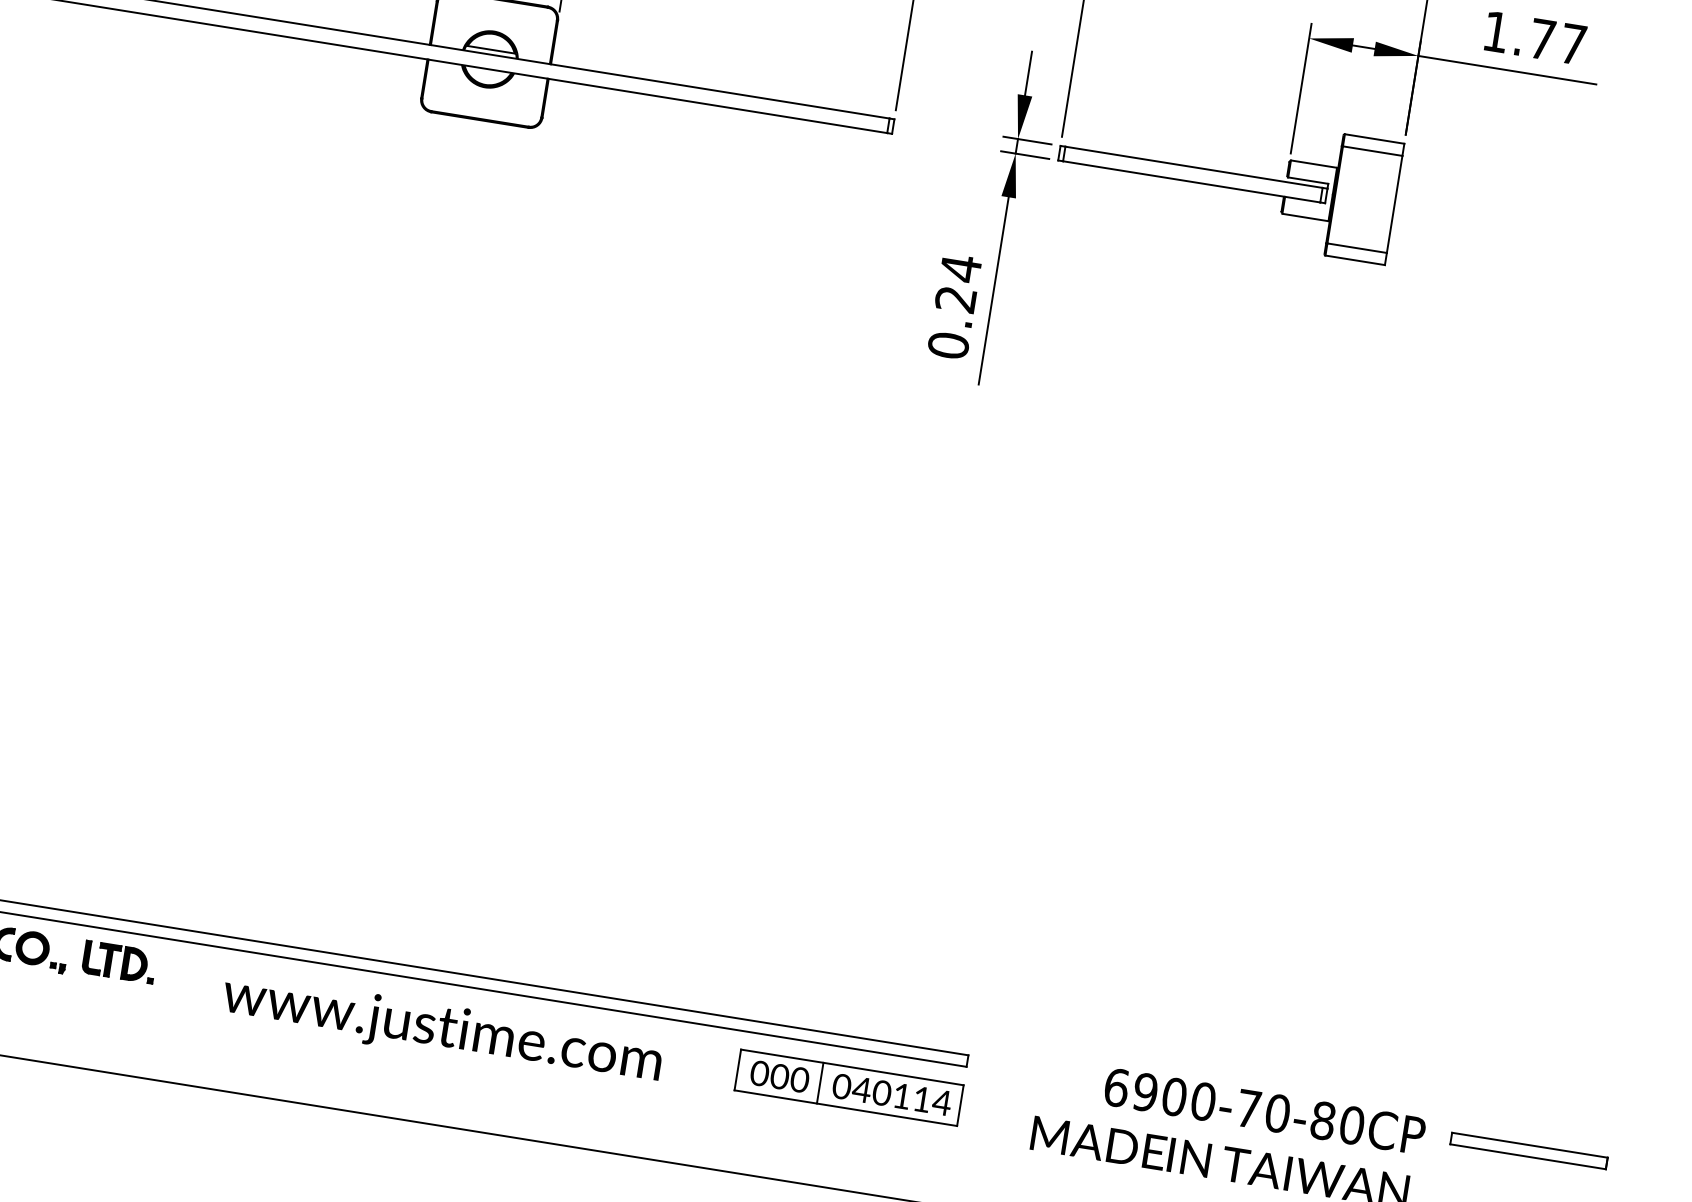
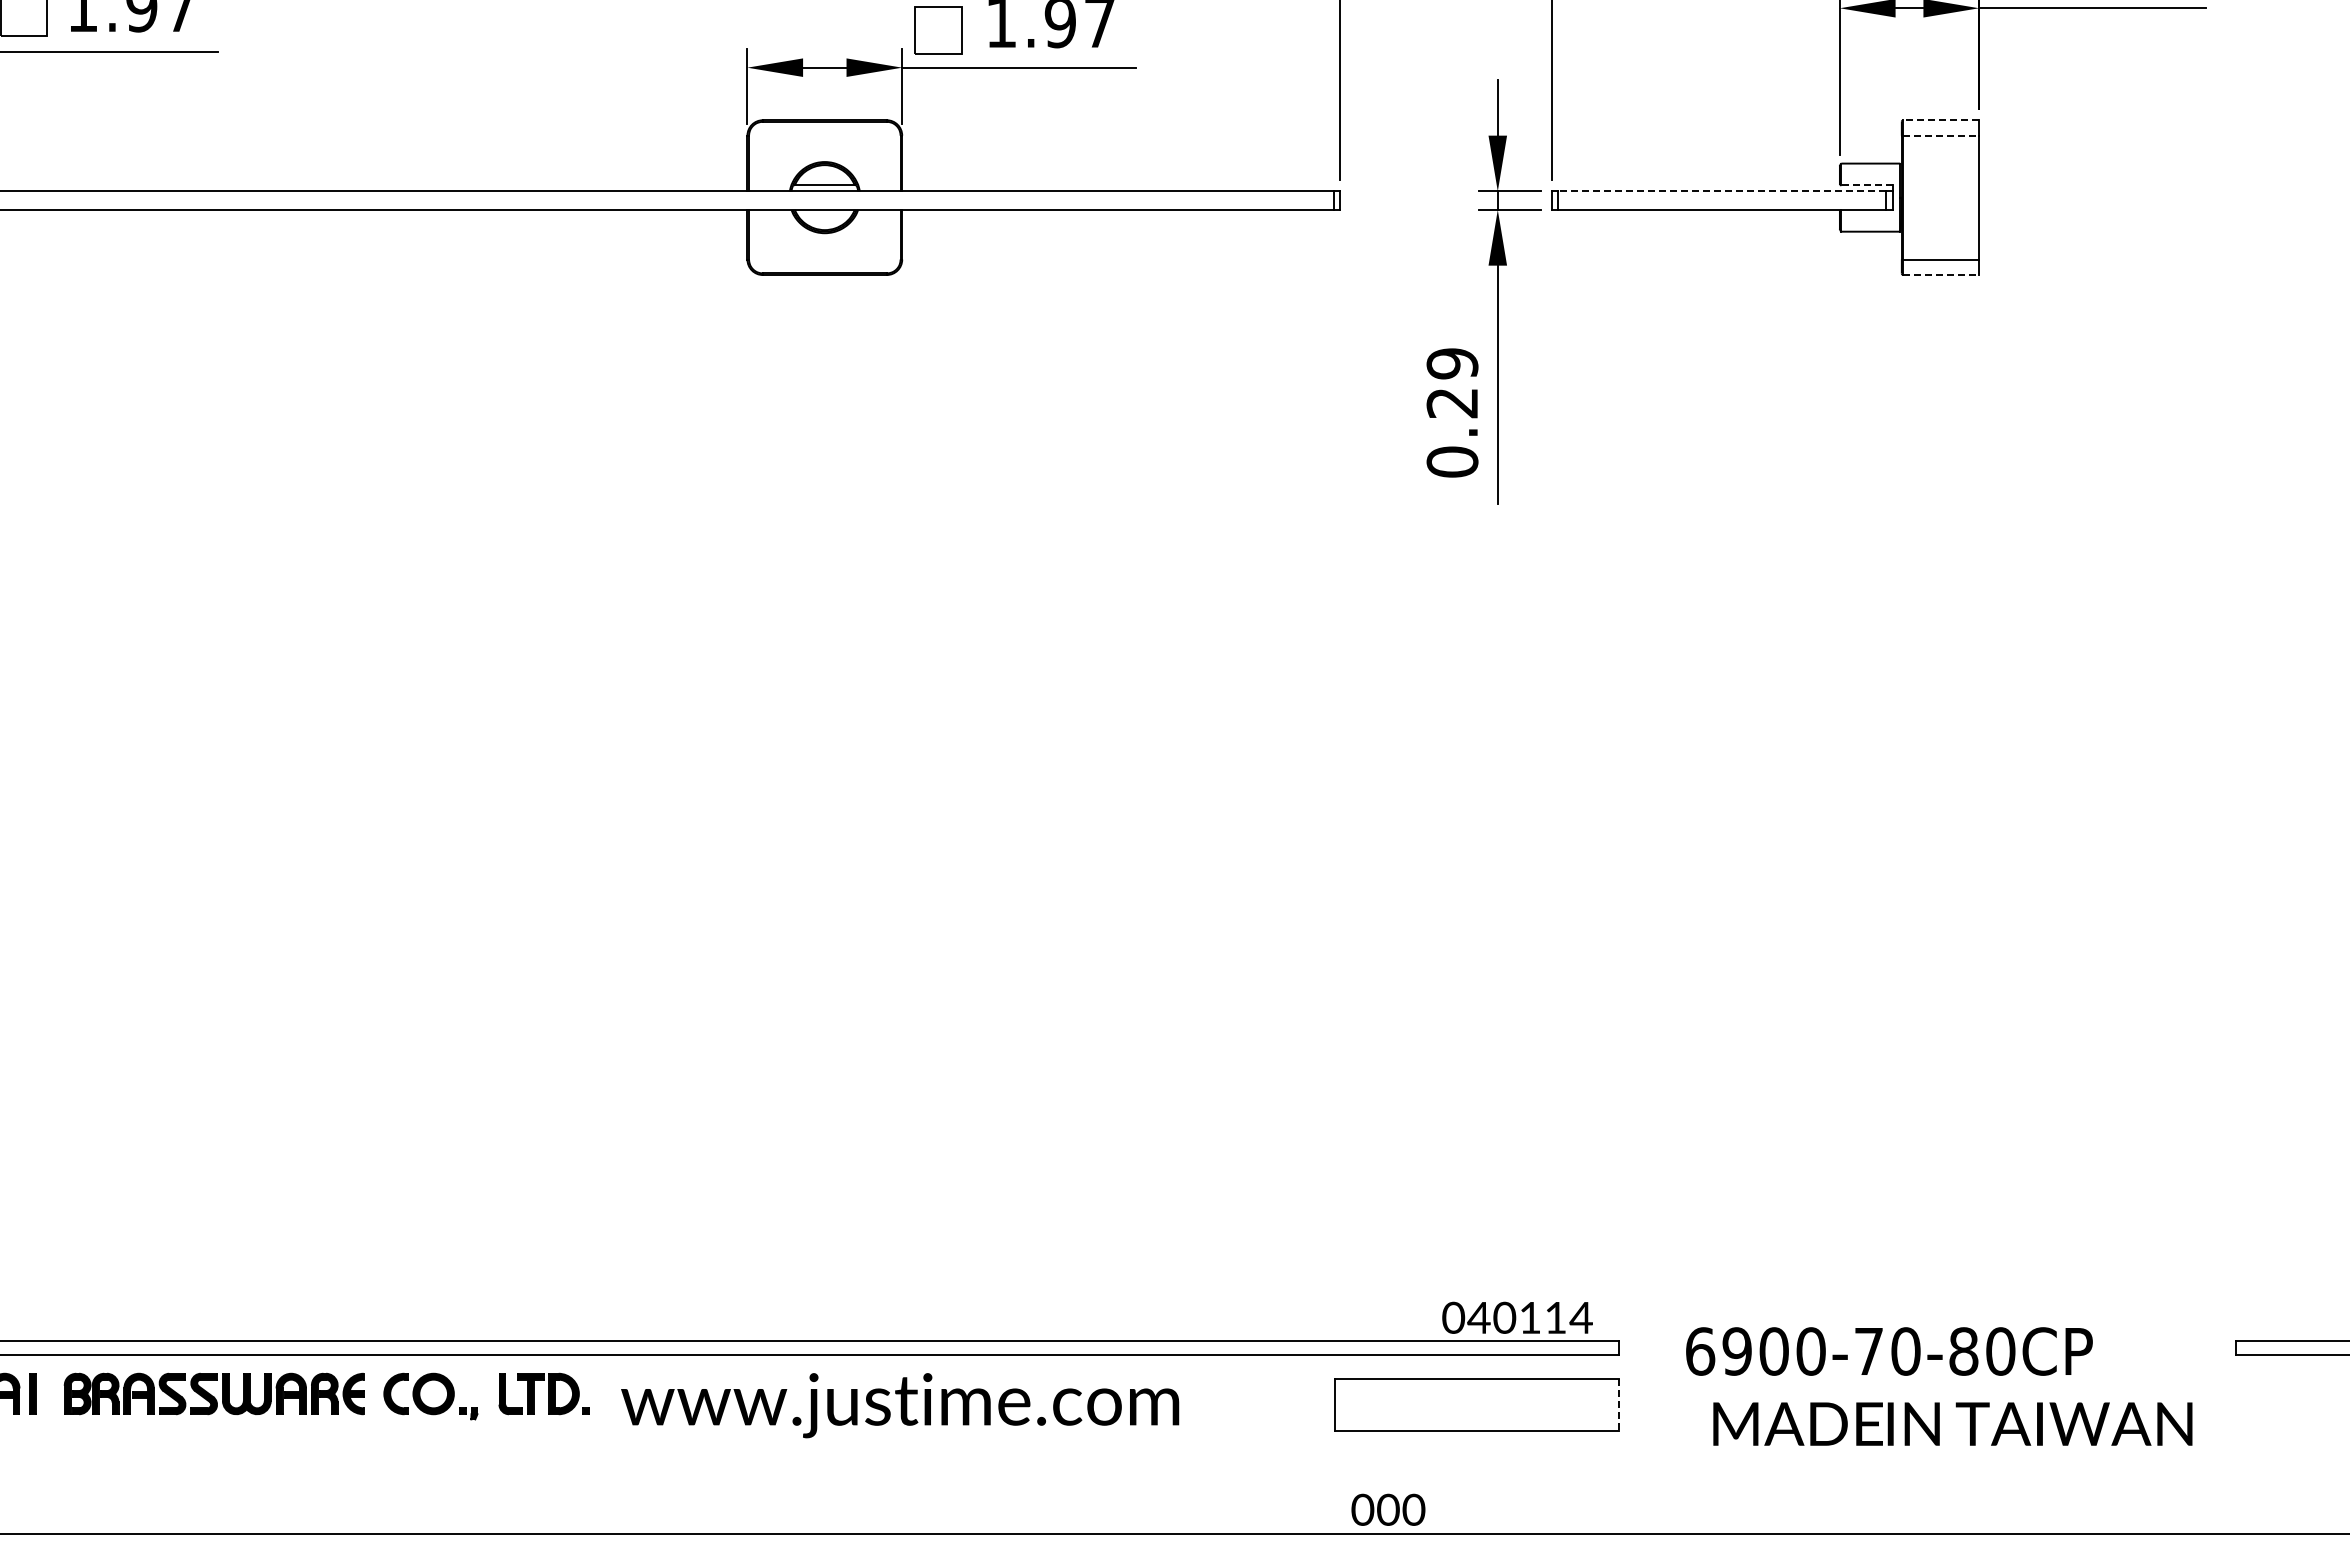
line: (1374, 139) -> (1941, 120), solid -> dashed
line: (1372, 150) -> (1941, 135), solid -> dashed
line: (1193, 167) -> (1721, 191), solid -> dashed
line: (1308, 180) -> (1867, 185), solid -> dashed
line: (1355, 260) -> (1941, 275), solid -> dashed
text: (960, 268) -> (1452, 363), 0.24 -> 0.29
text: (442, 1030) -> (900, 1405), moved
text: (779, 1076) -> (1388, 1509), moved
line: (819, 1082) -> (1439, 1404), removed
text: (892, 1094) -> (1517, 1317), moved
line: (960, 1105) -> (1618, 1404), solid -> dashed
text: (1264, 1111) -> (1889, 1351), moved

